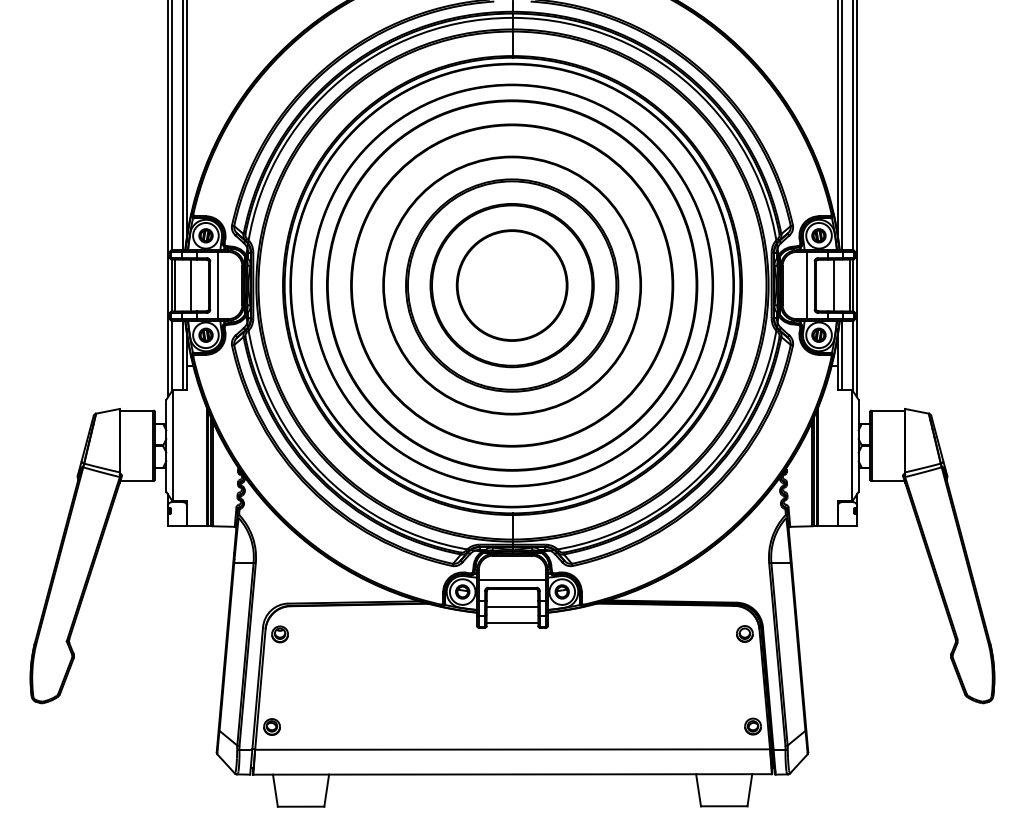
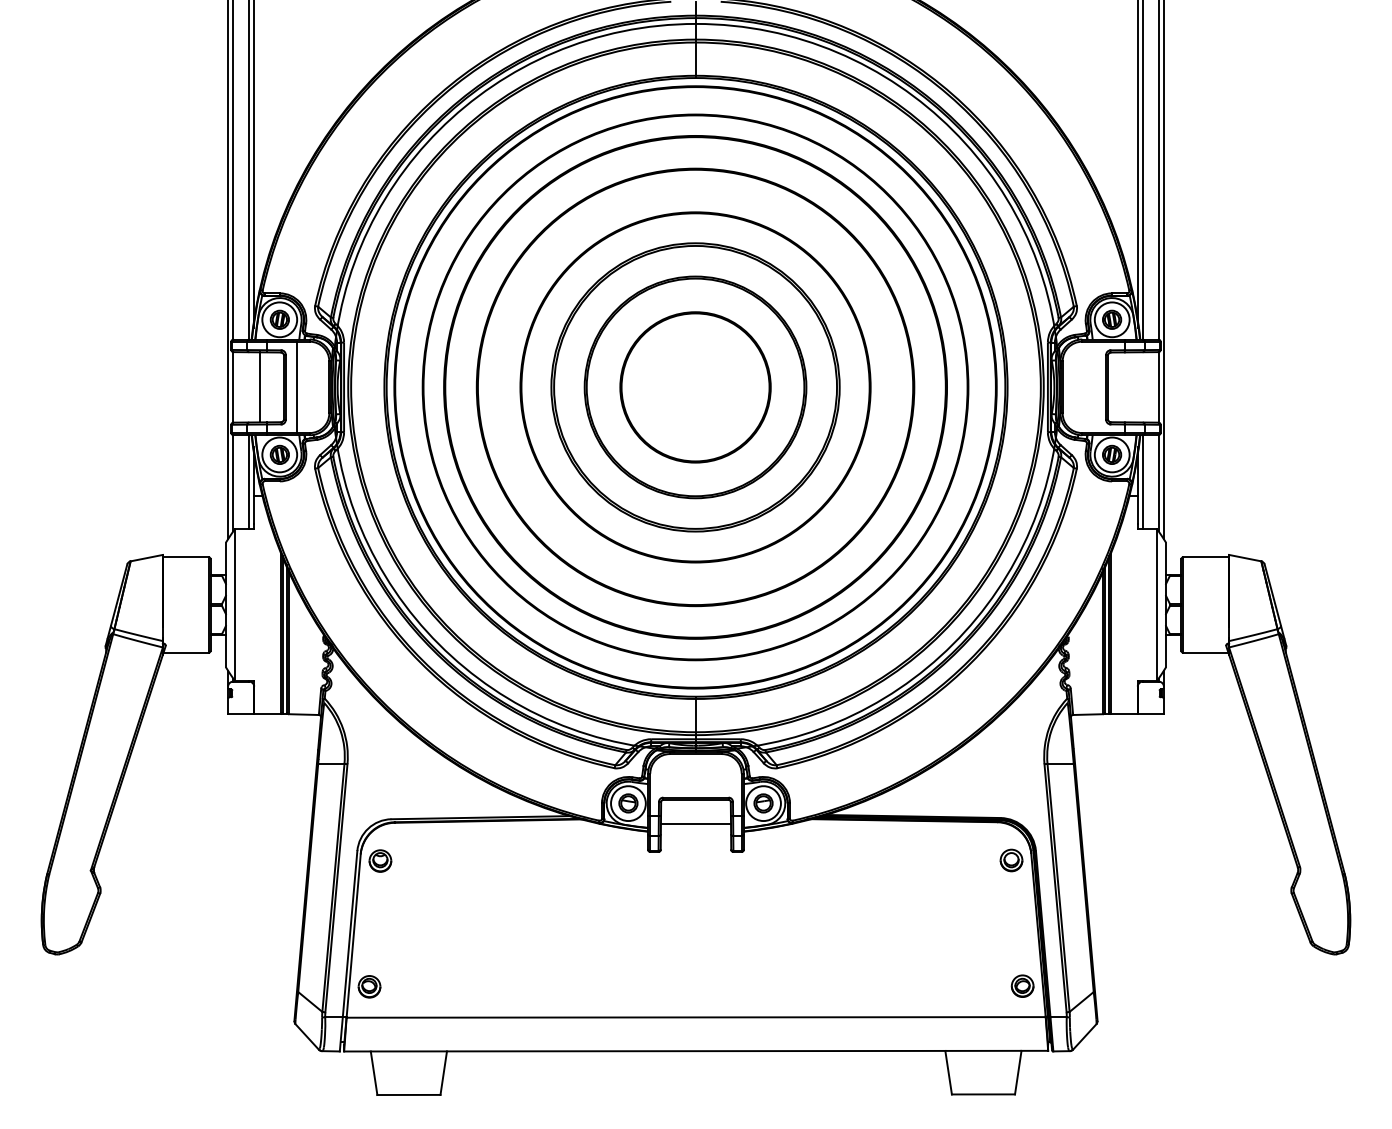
line: (174, 285) -> (237, 387), removed
line: (806, 285) -> (1095, 387), removed
line: (833, 285) -> (1132, 387), removed
line: (850, 285) -> (1154, 387), removed
line: (512, 579) -> (695, 786), removed
line: (512, 622) -> (695, 845), removed

